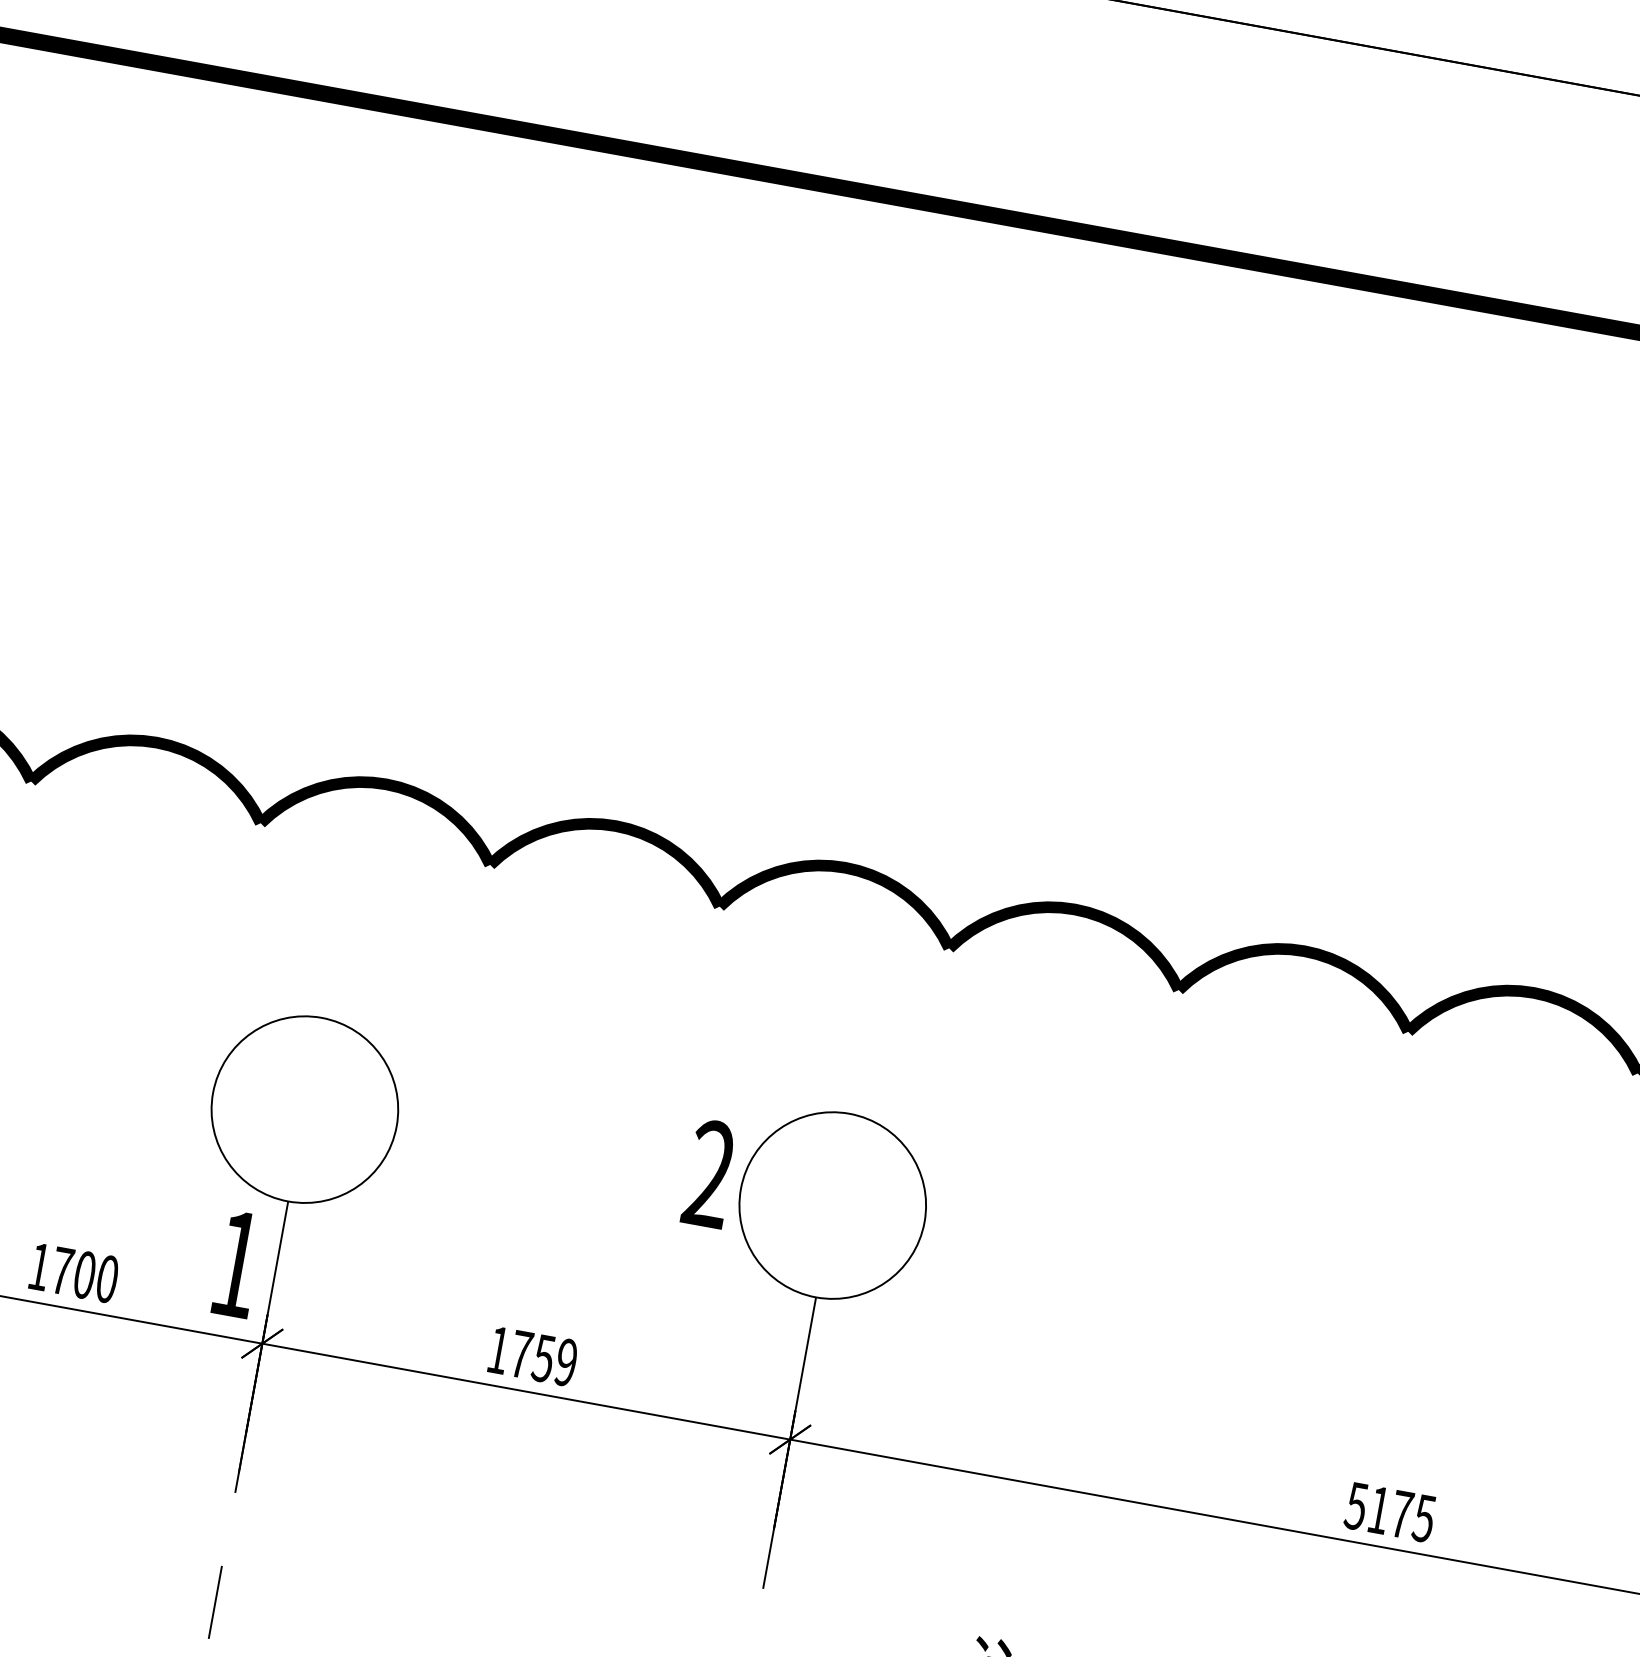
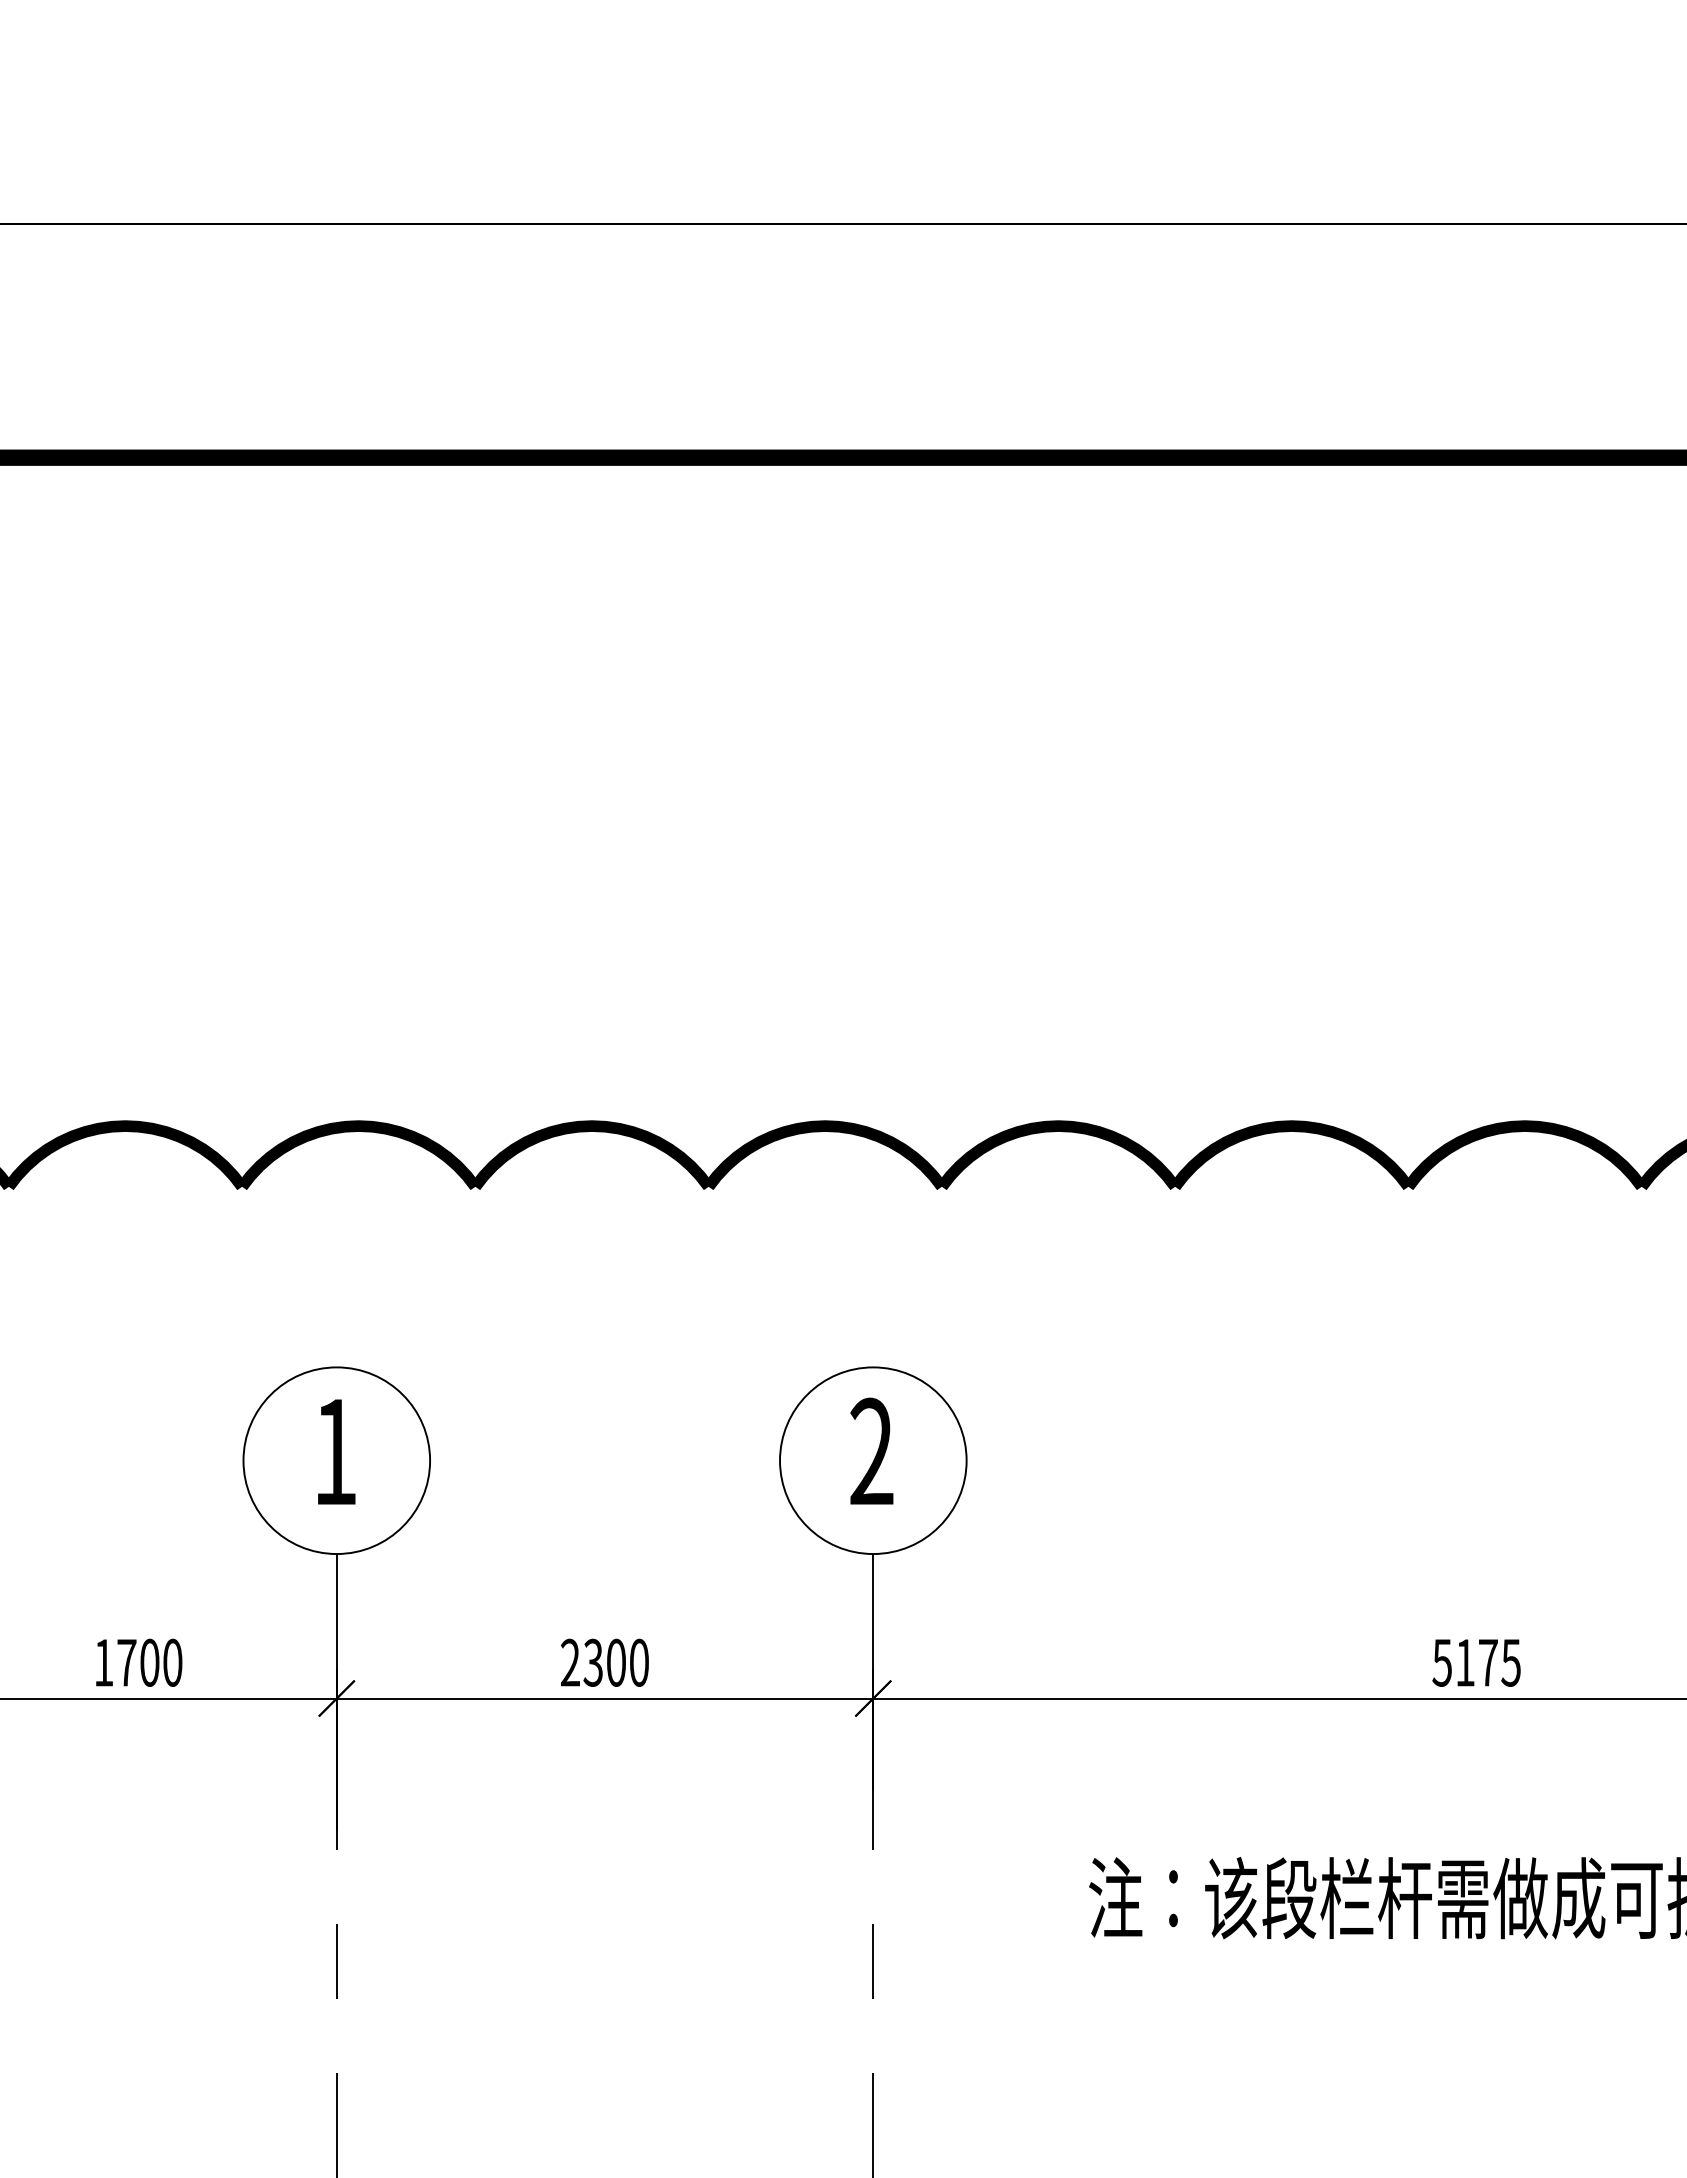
text: (709, 1172) -> (871, 1450), moved
text: (237, 1263) -> (336, 1451), moved
text: (532, 1356) -> (604, 1662), 1759 -> 2300

